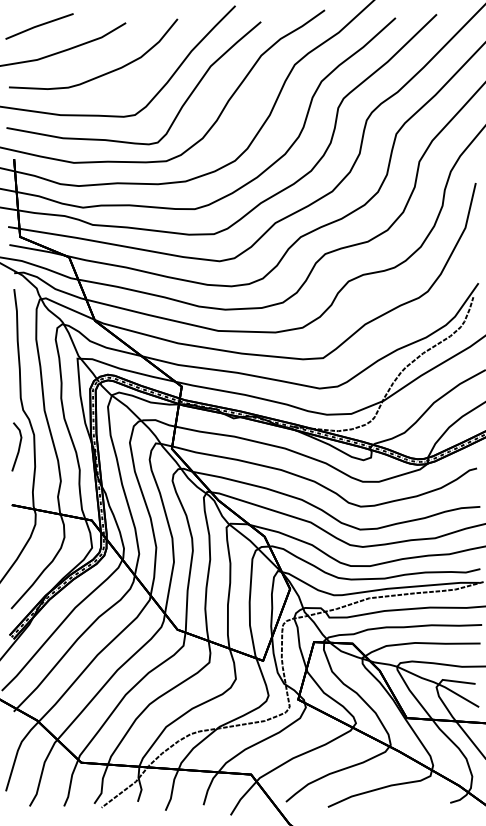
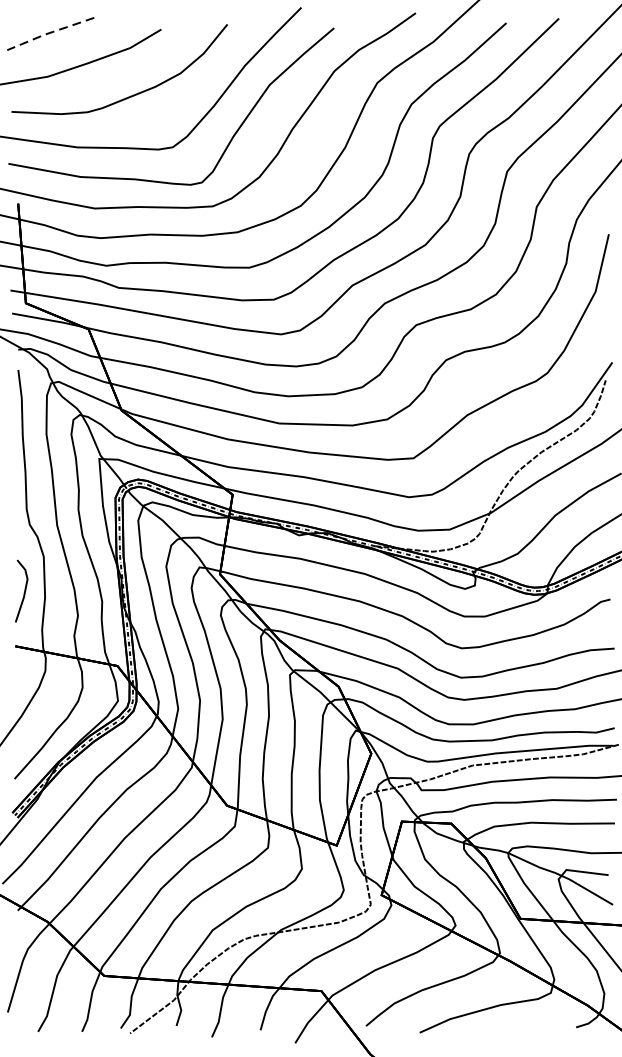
line: (38, 25) -> (49, 32), solid -> dashed
line: (18, 446) -> (23, 590), moved

